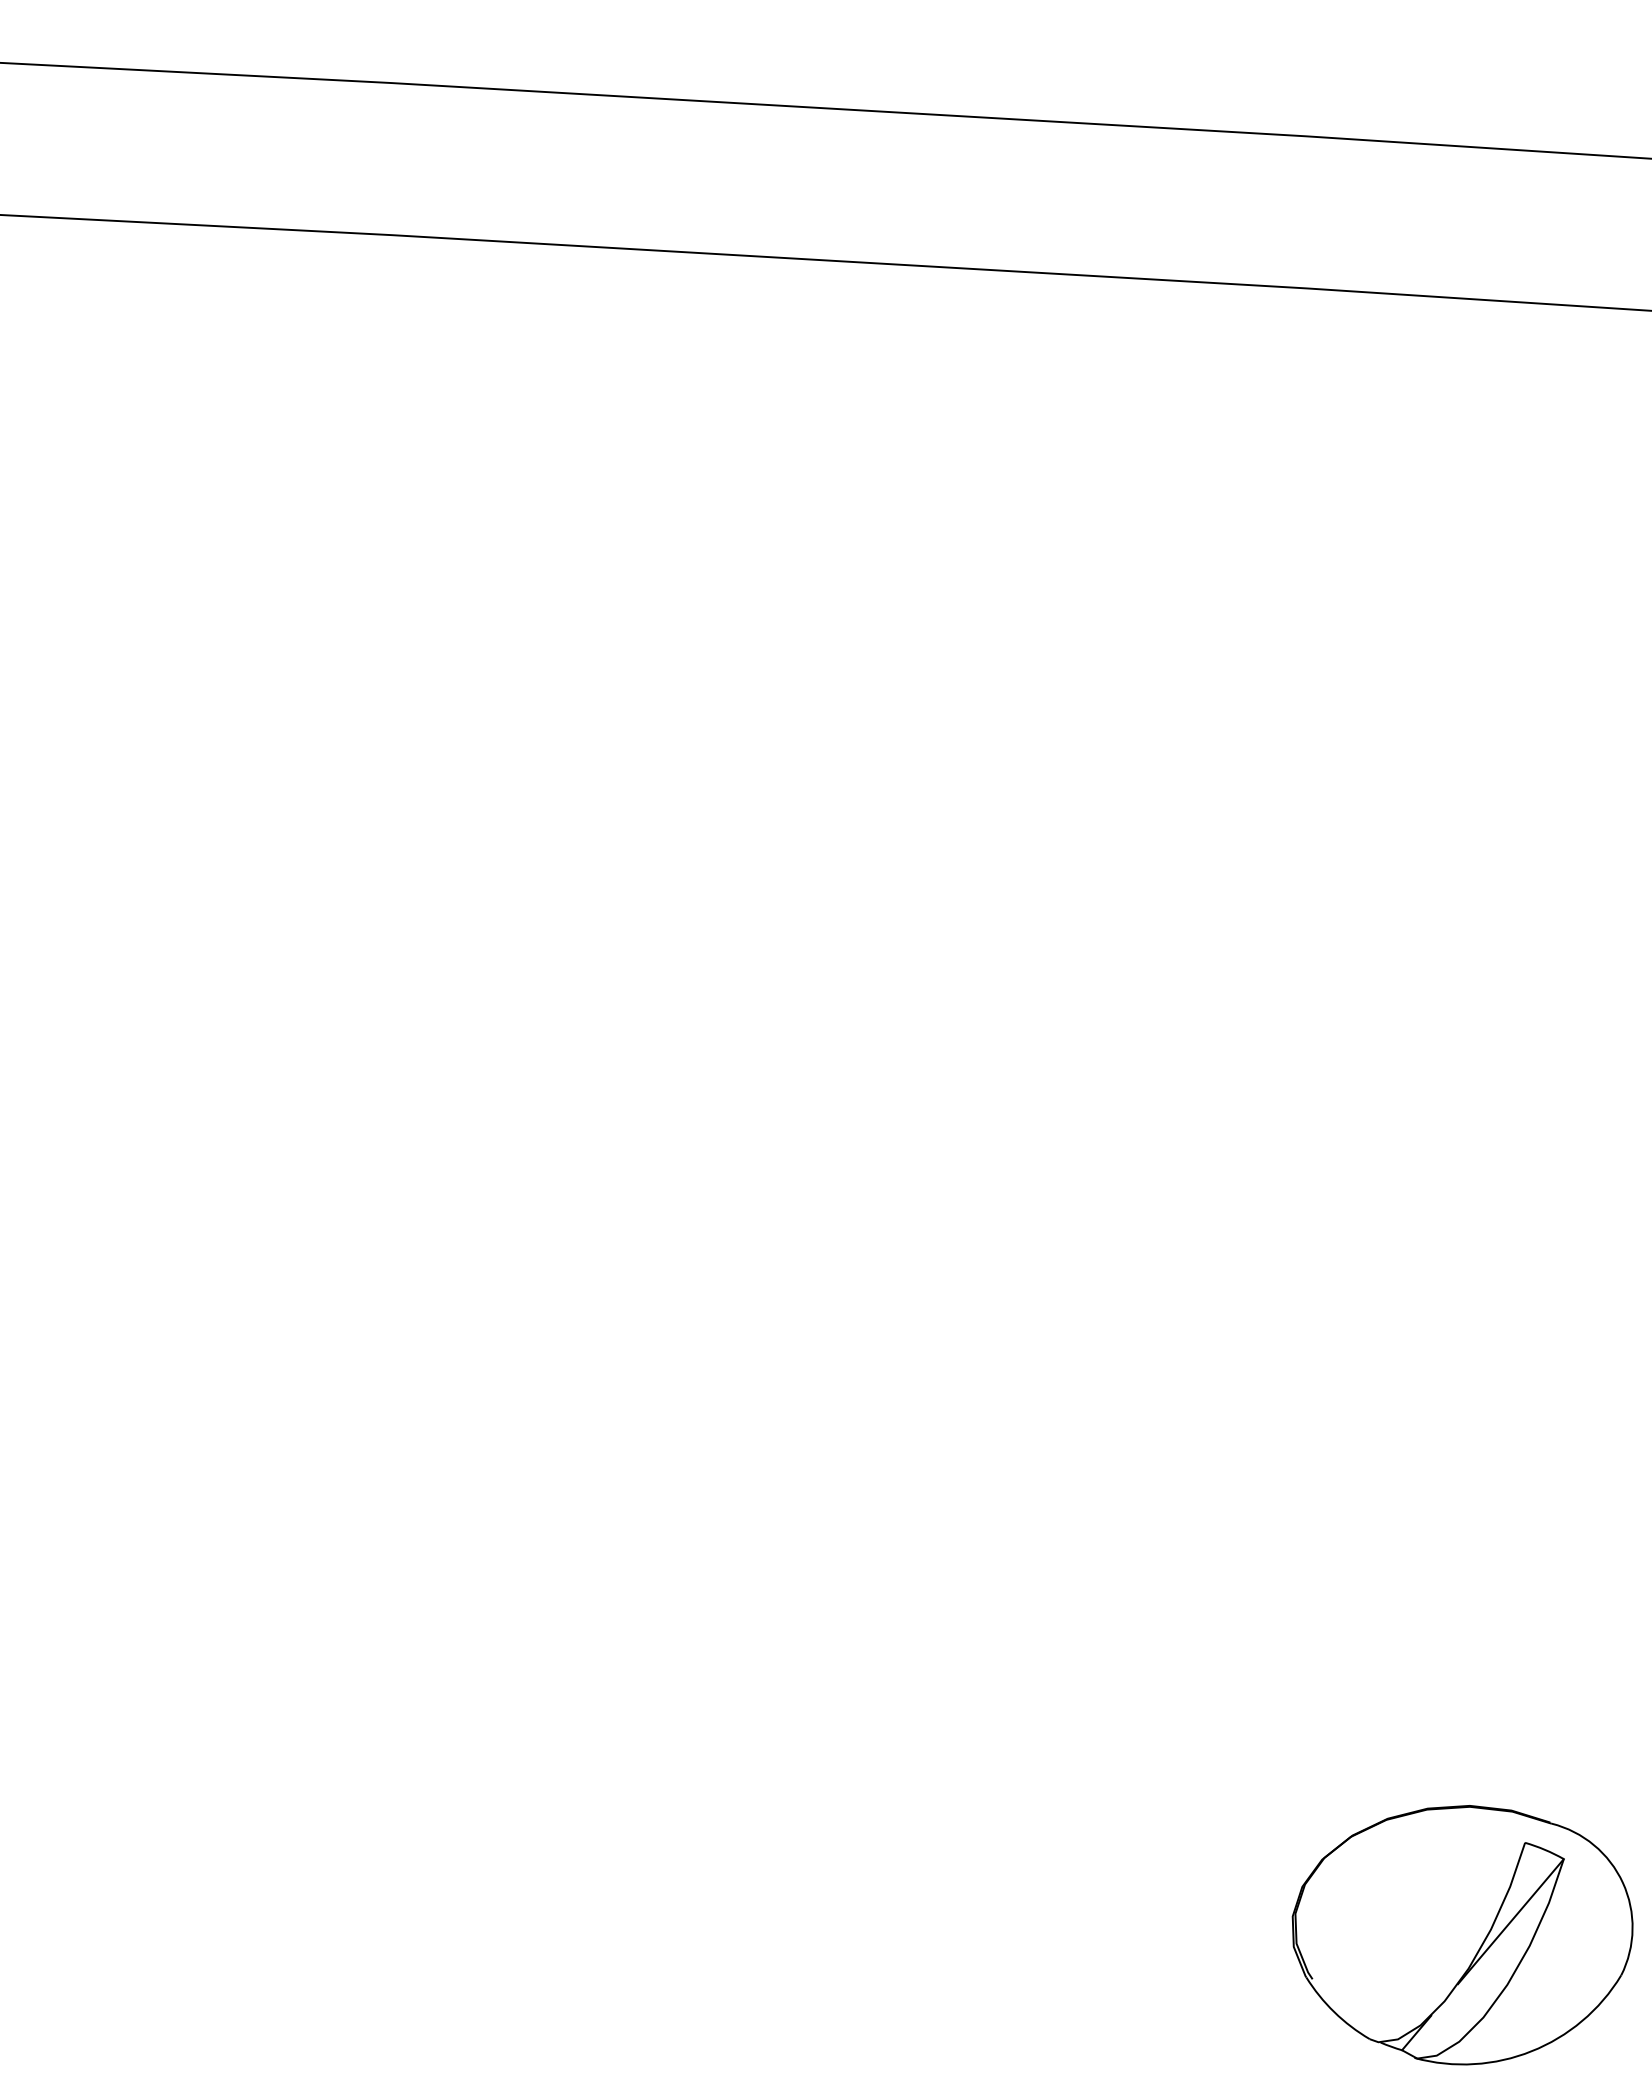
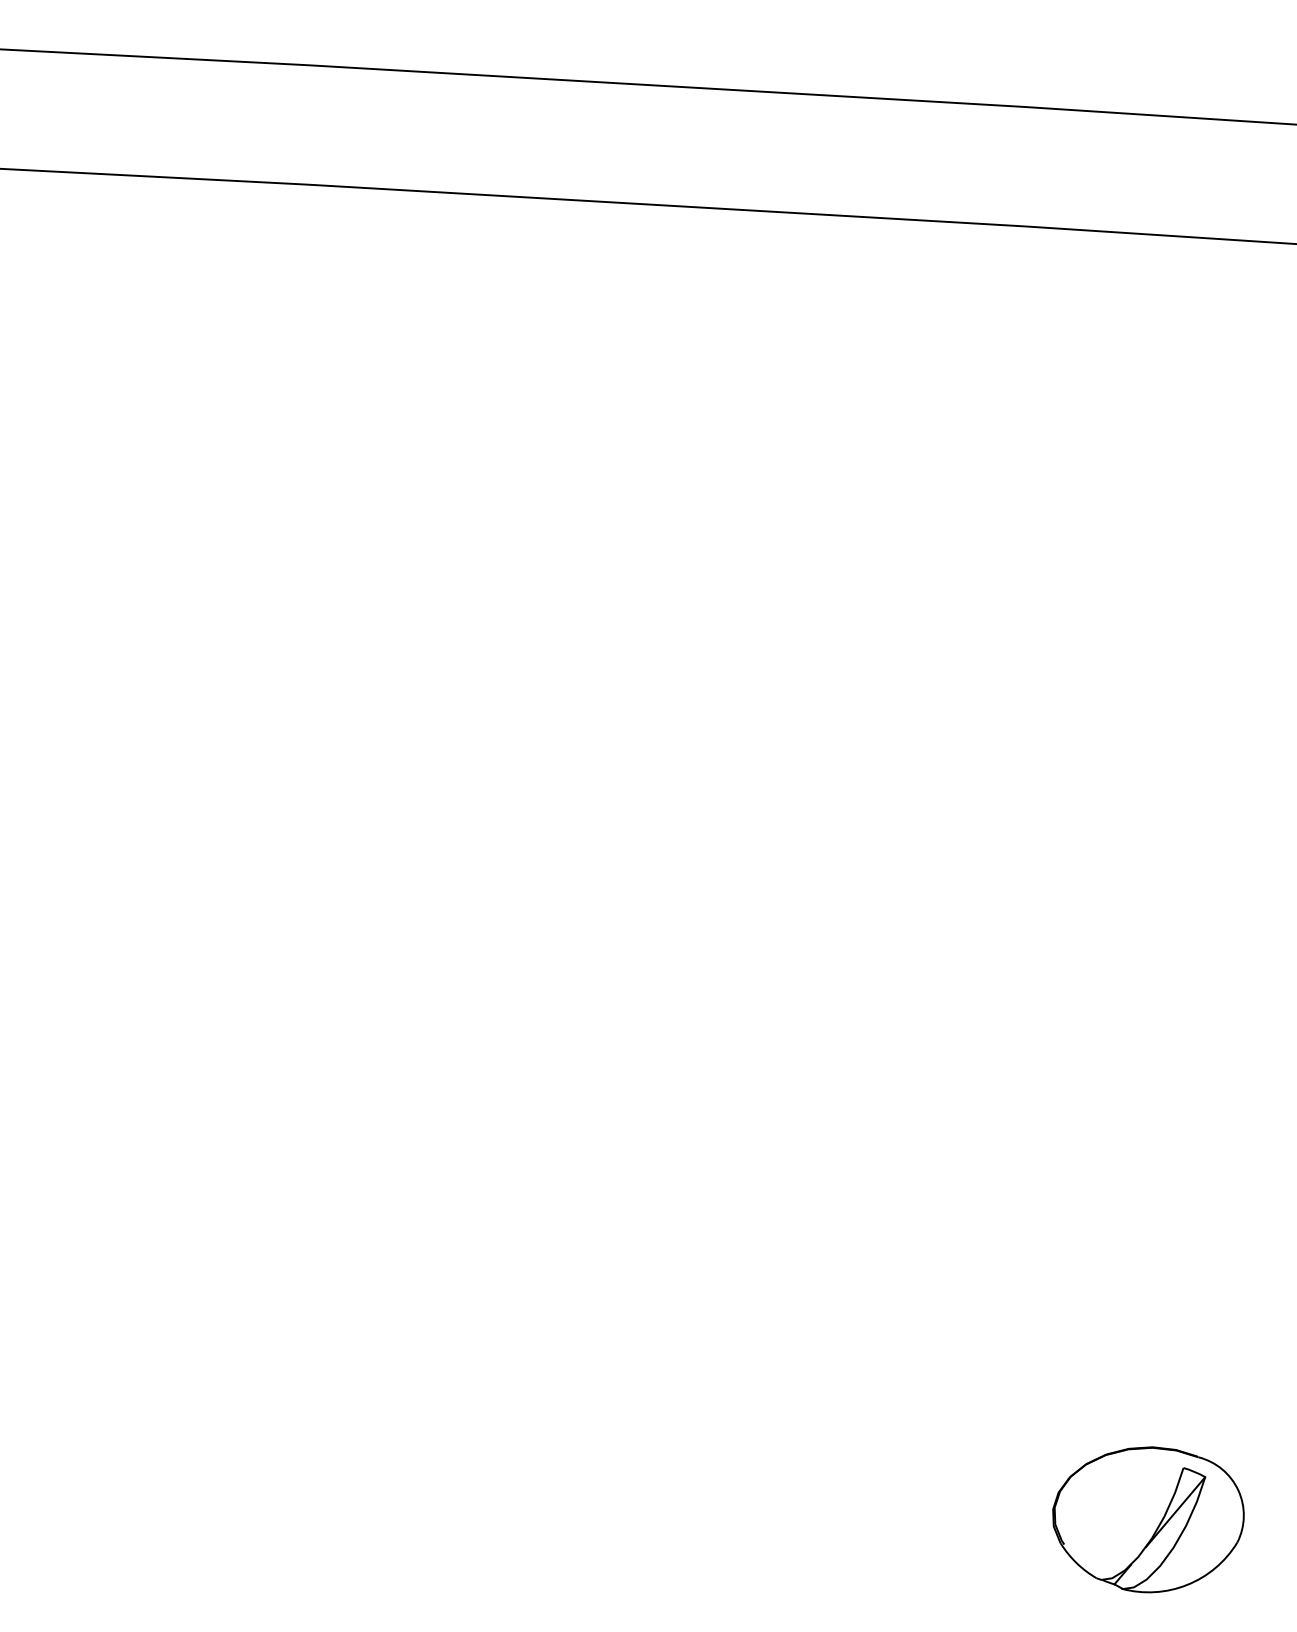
part: (1462, 1934) -> (1148, 1519), size x0.71

